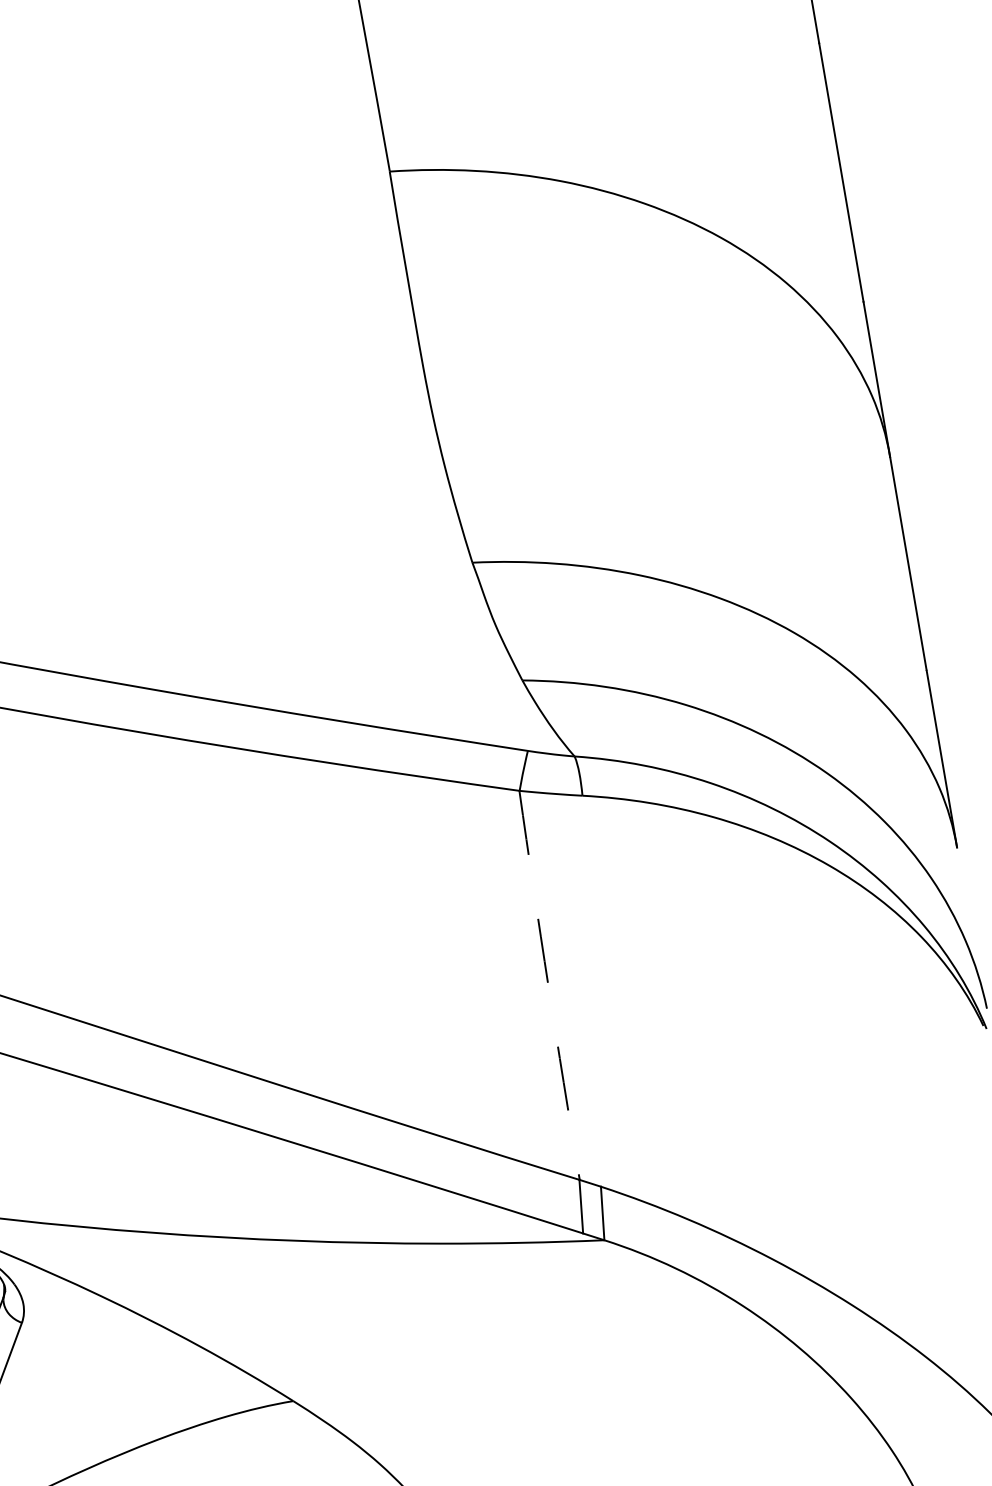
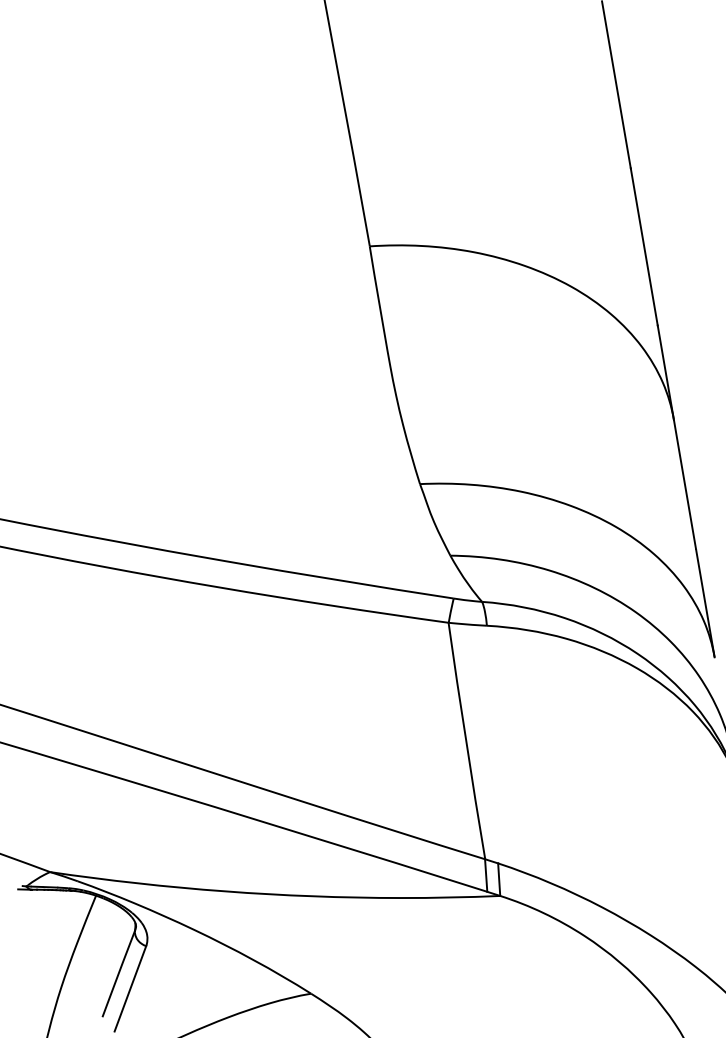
arc: (548, 986) -> (466, 741), dashed -> solid

